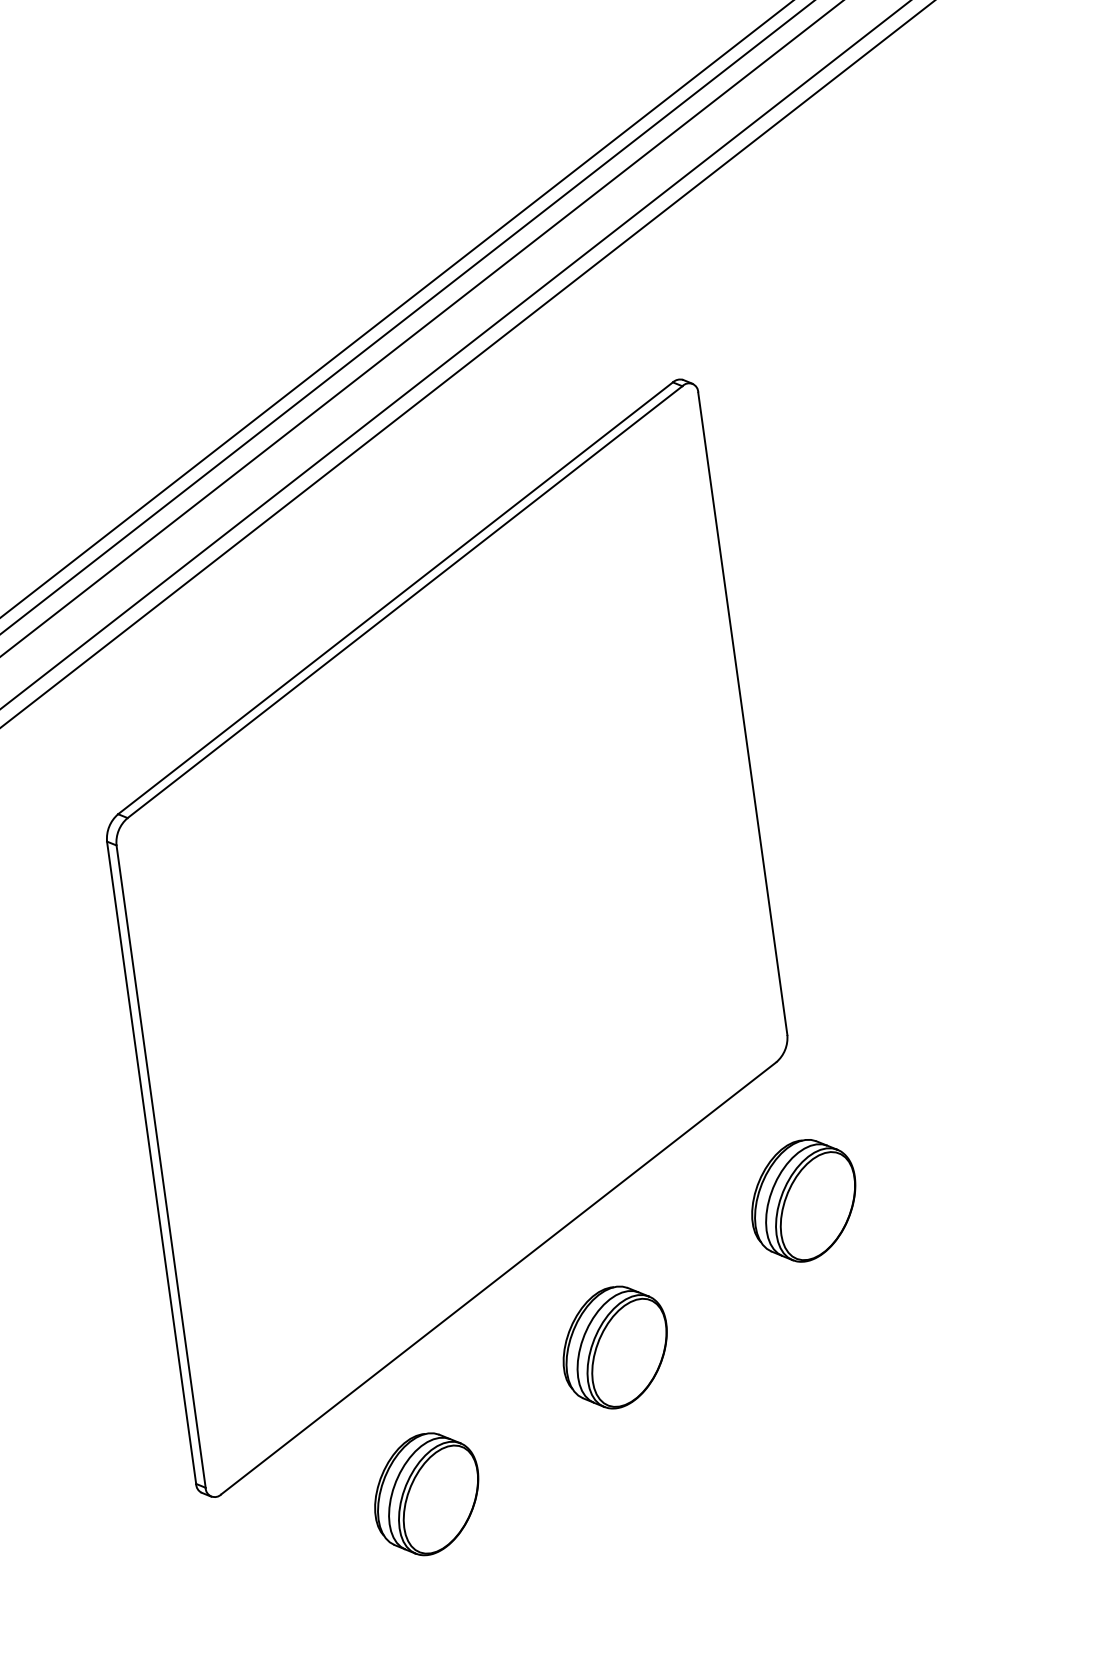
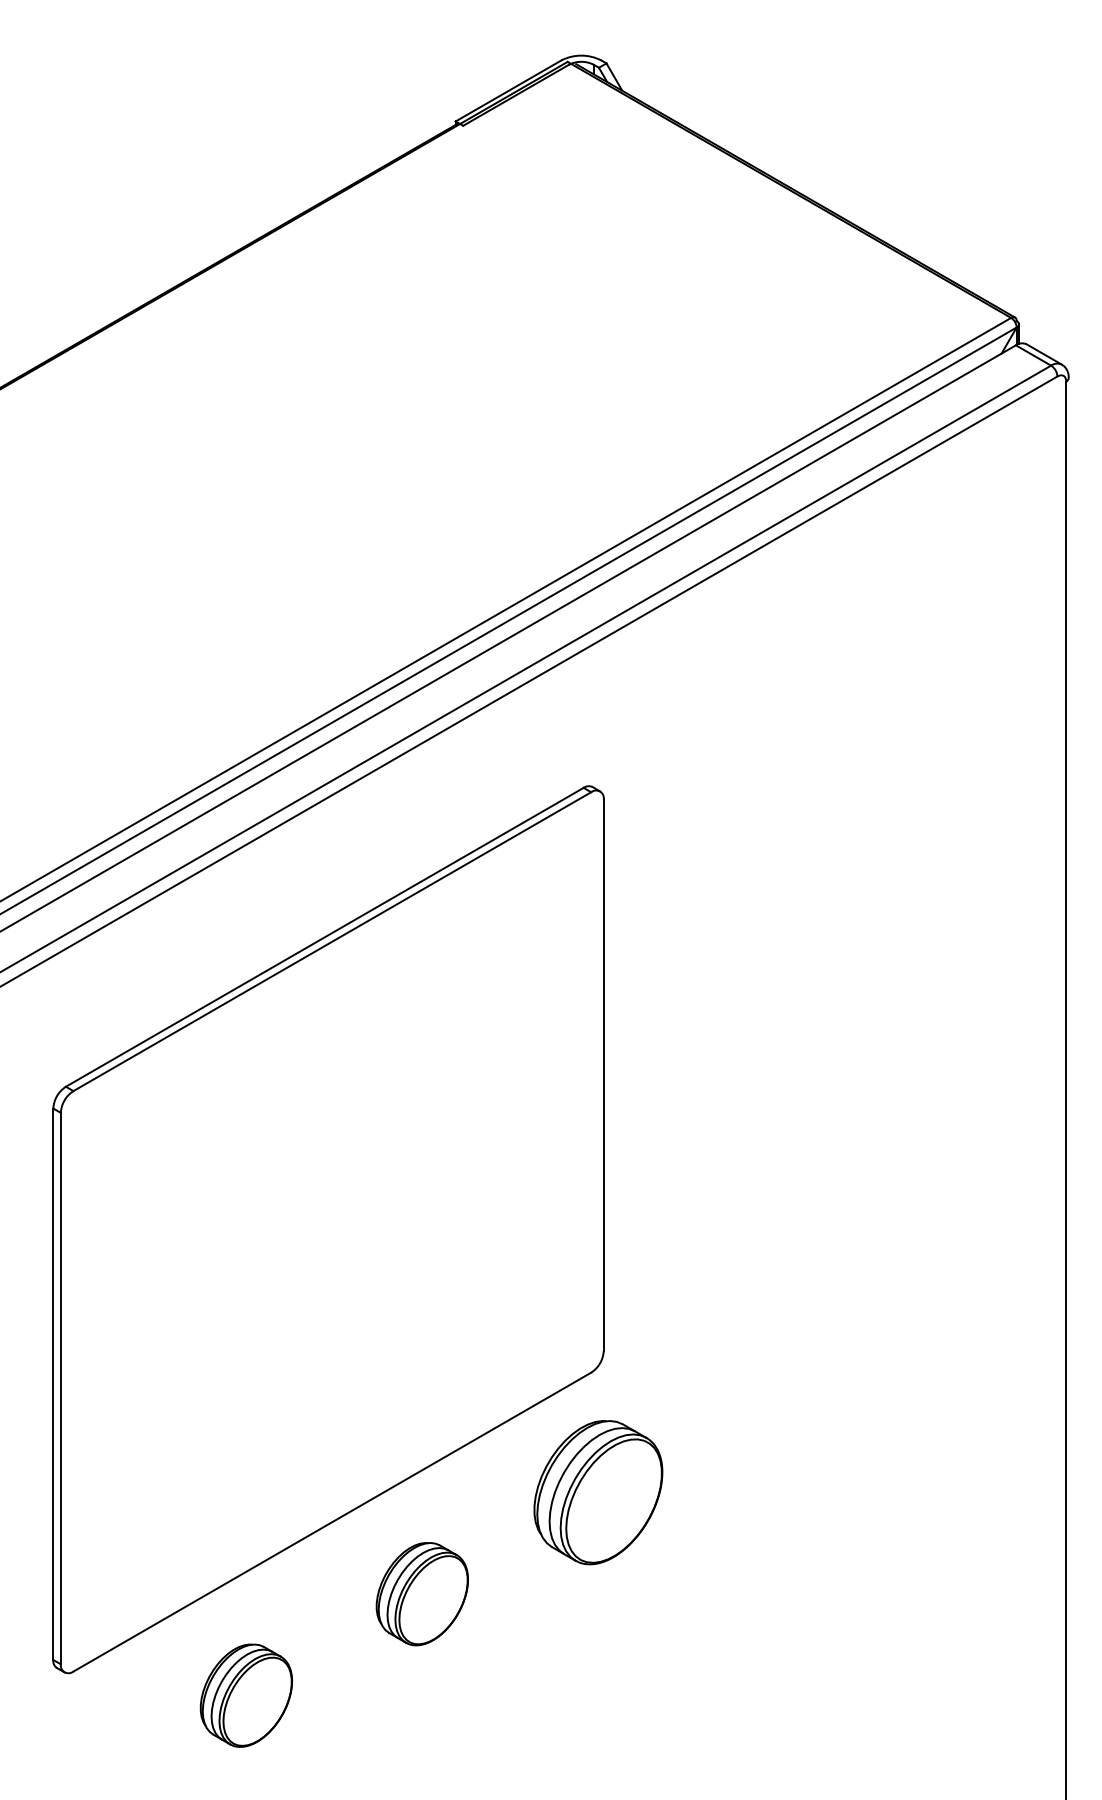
part: (802, 1200) -> (597, 1492), size x1.4

